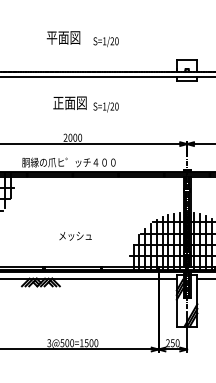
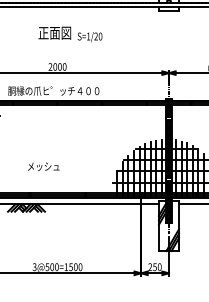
text: (75, 236) -> (43, 167), moved

